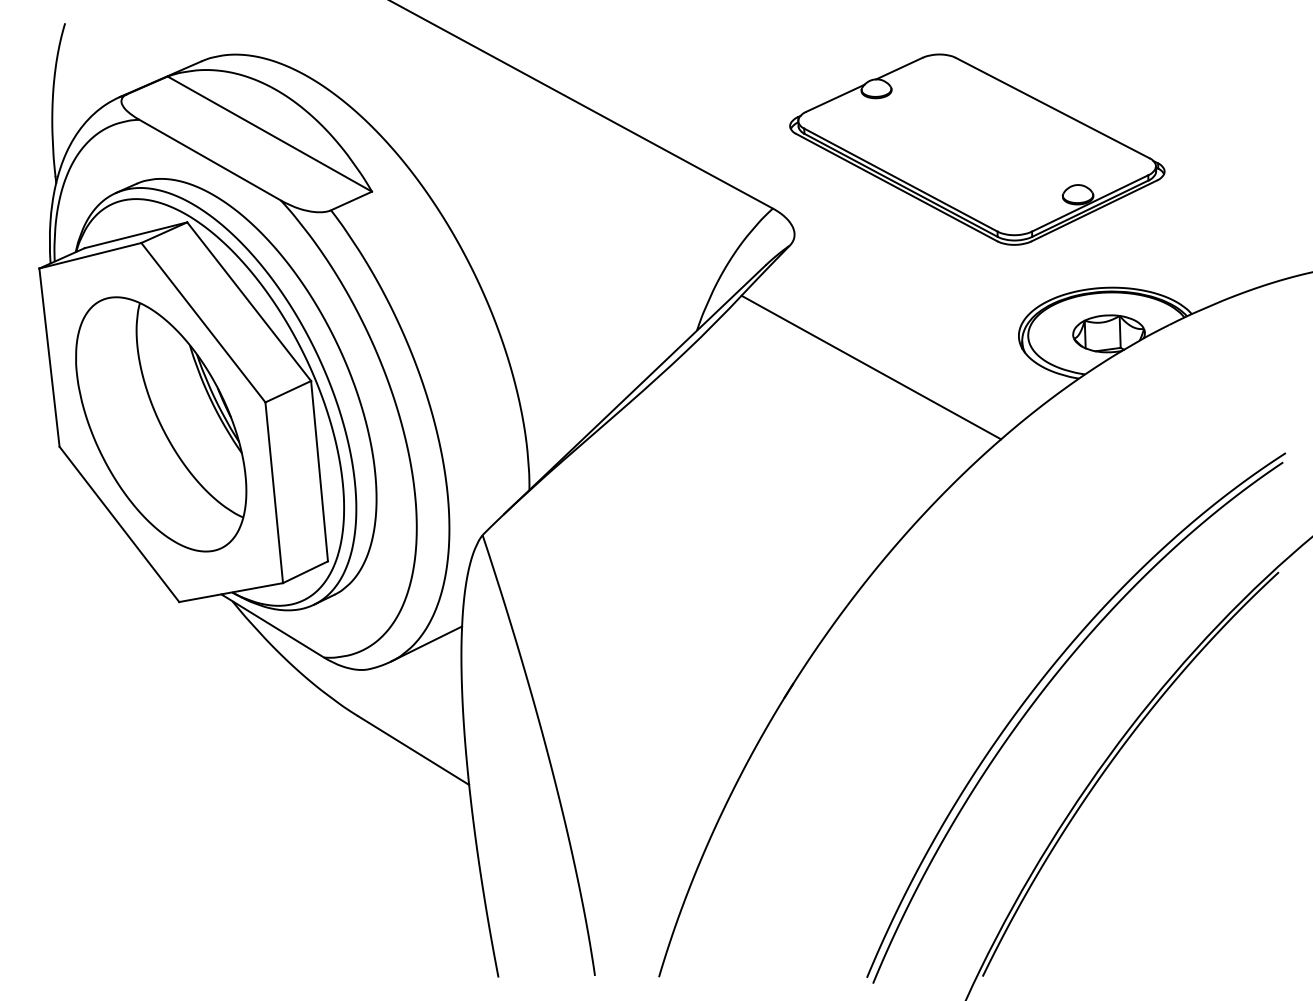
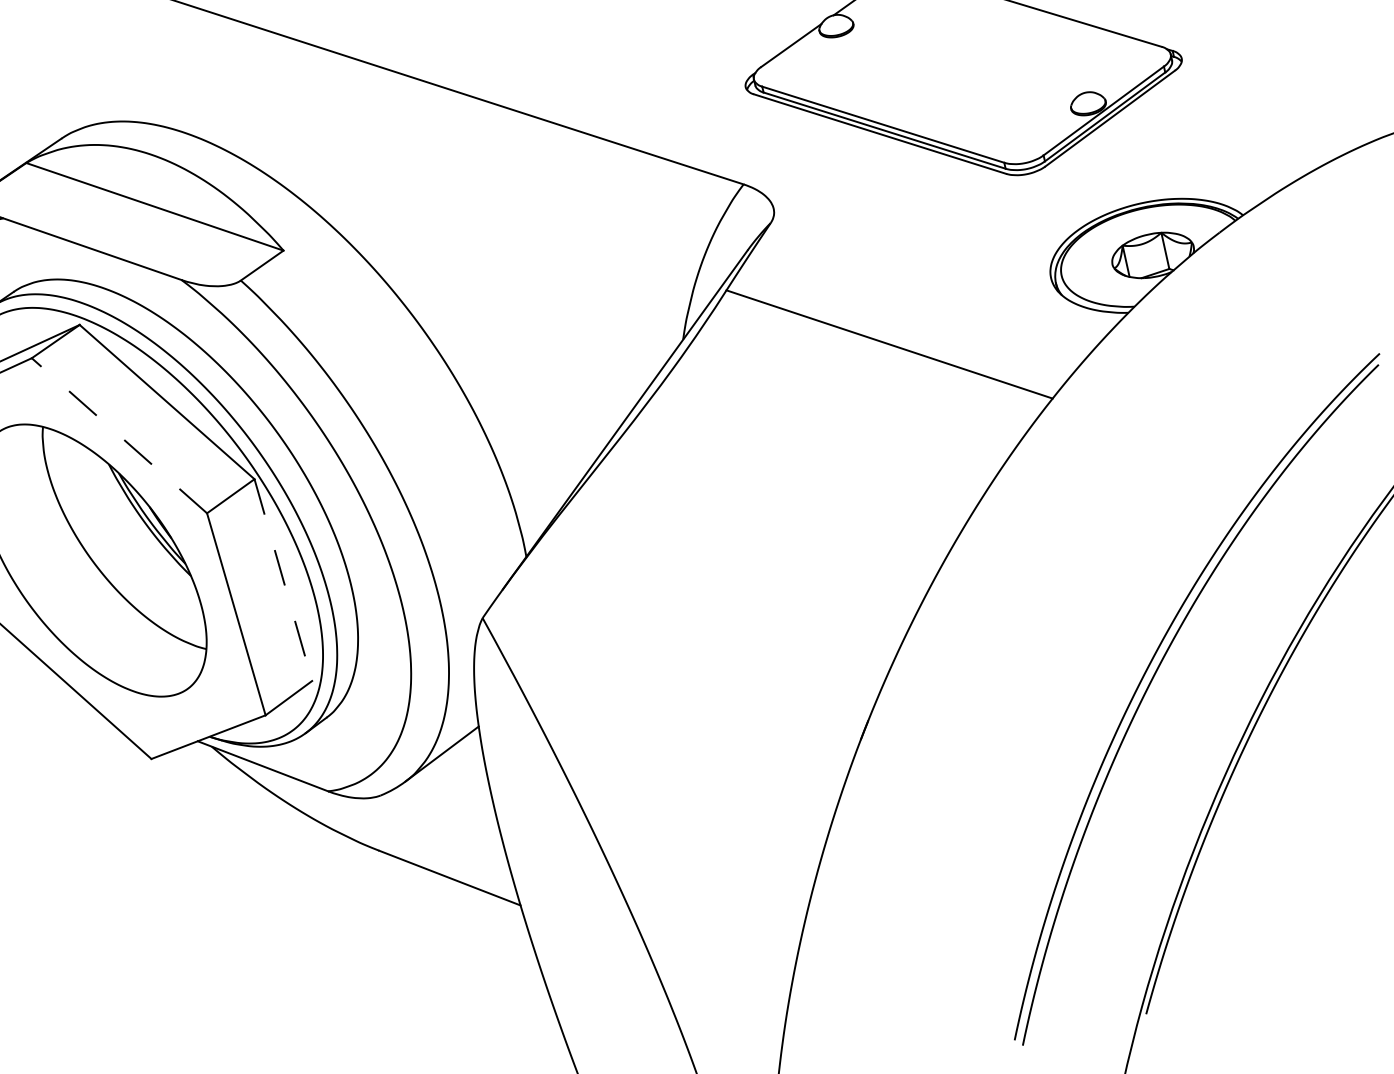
line: (203, 322) -> (119, 435), solid -> dashed
line: (319, 471) -> (283, 580), solid -> dashed

